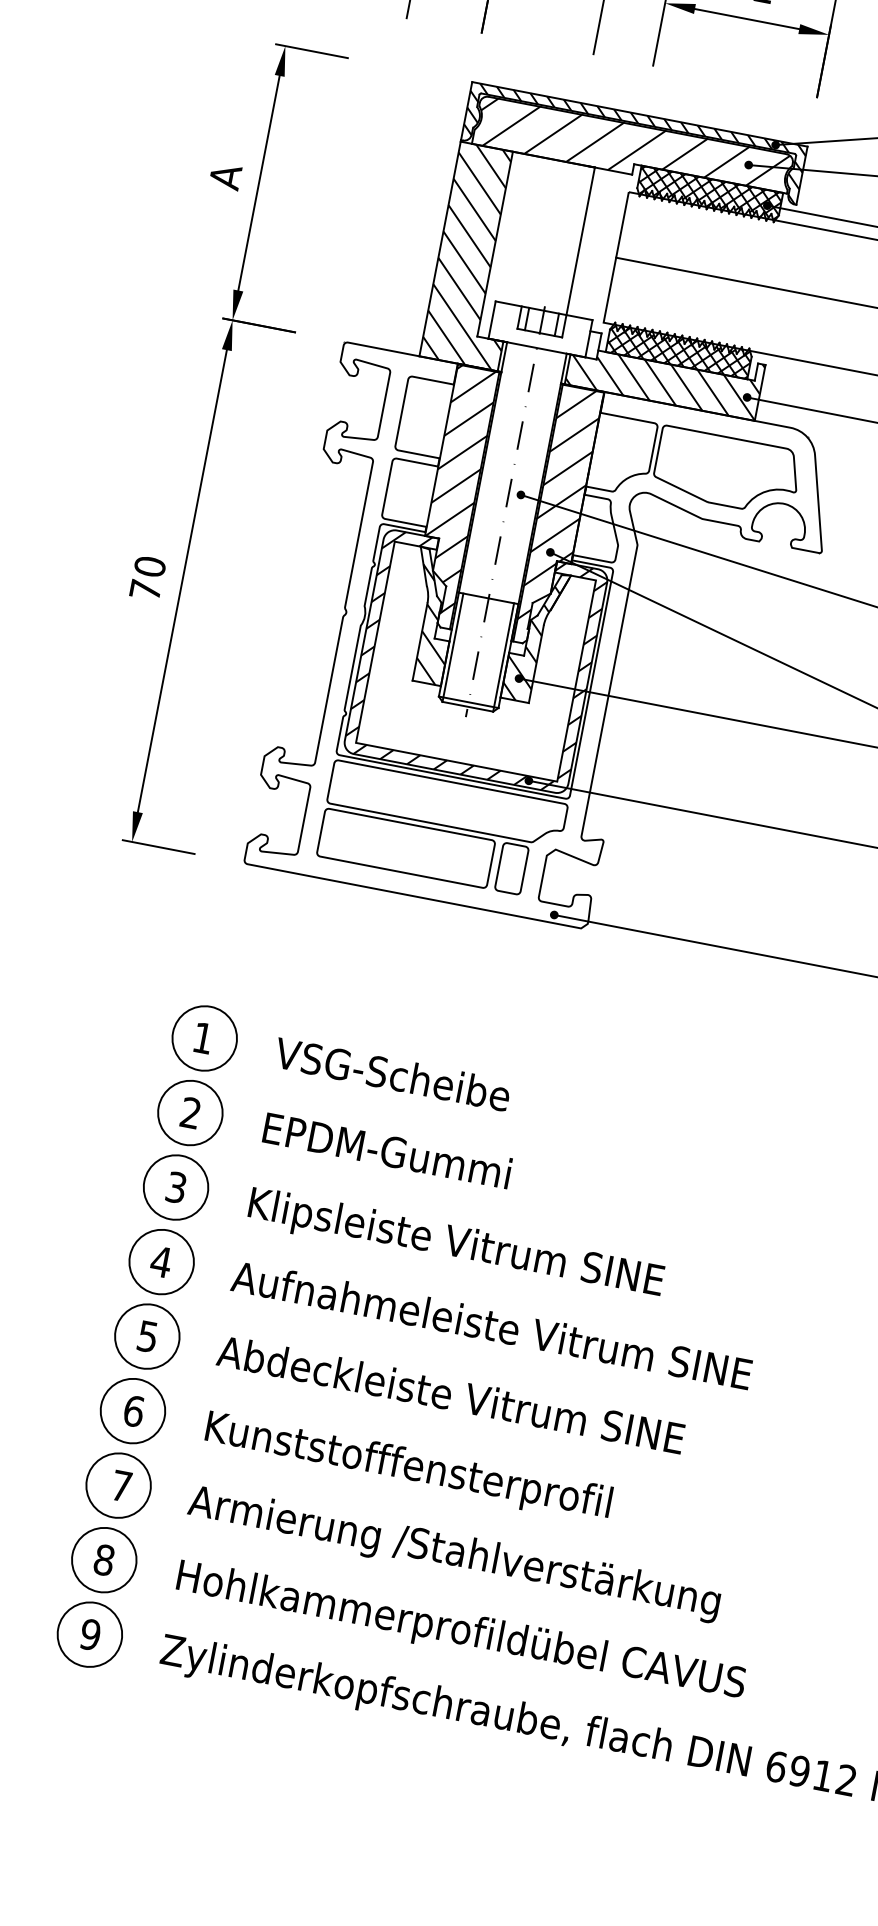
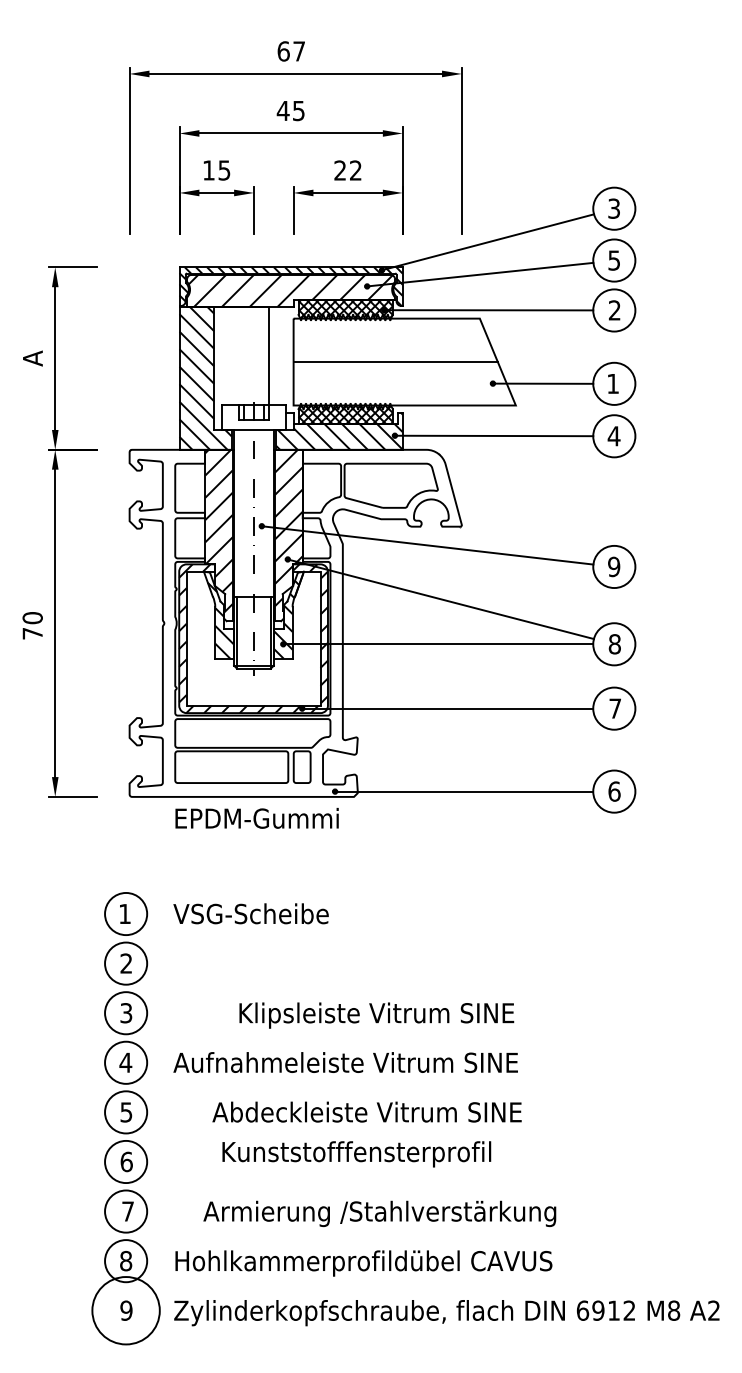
text: (386, 1150) -> (256, 818), moved
text: (455, 1244) -> (376, 1015), moved
text: (450, 1393) -> (366, 1111), moved
text: (407, 1467) -> (356, 1154), moved
text: (453, 1553) -> (379, 1213), moved
circle: (90, 1634) -> (126, 1310), size x1.6

